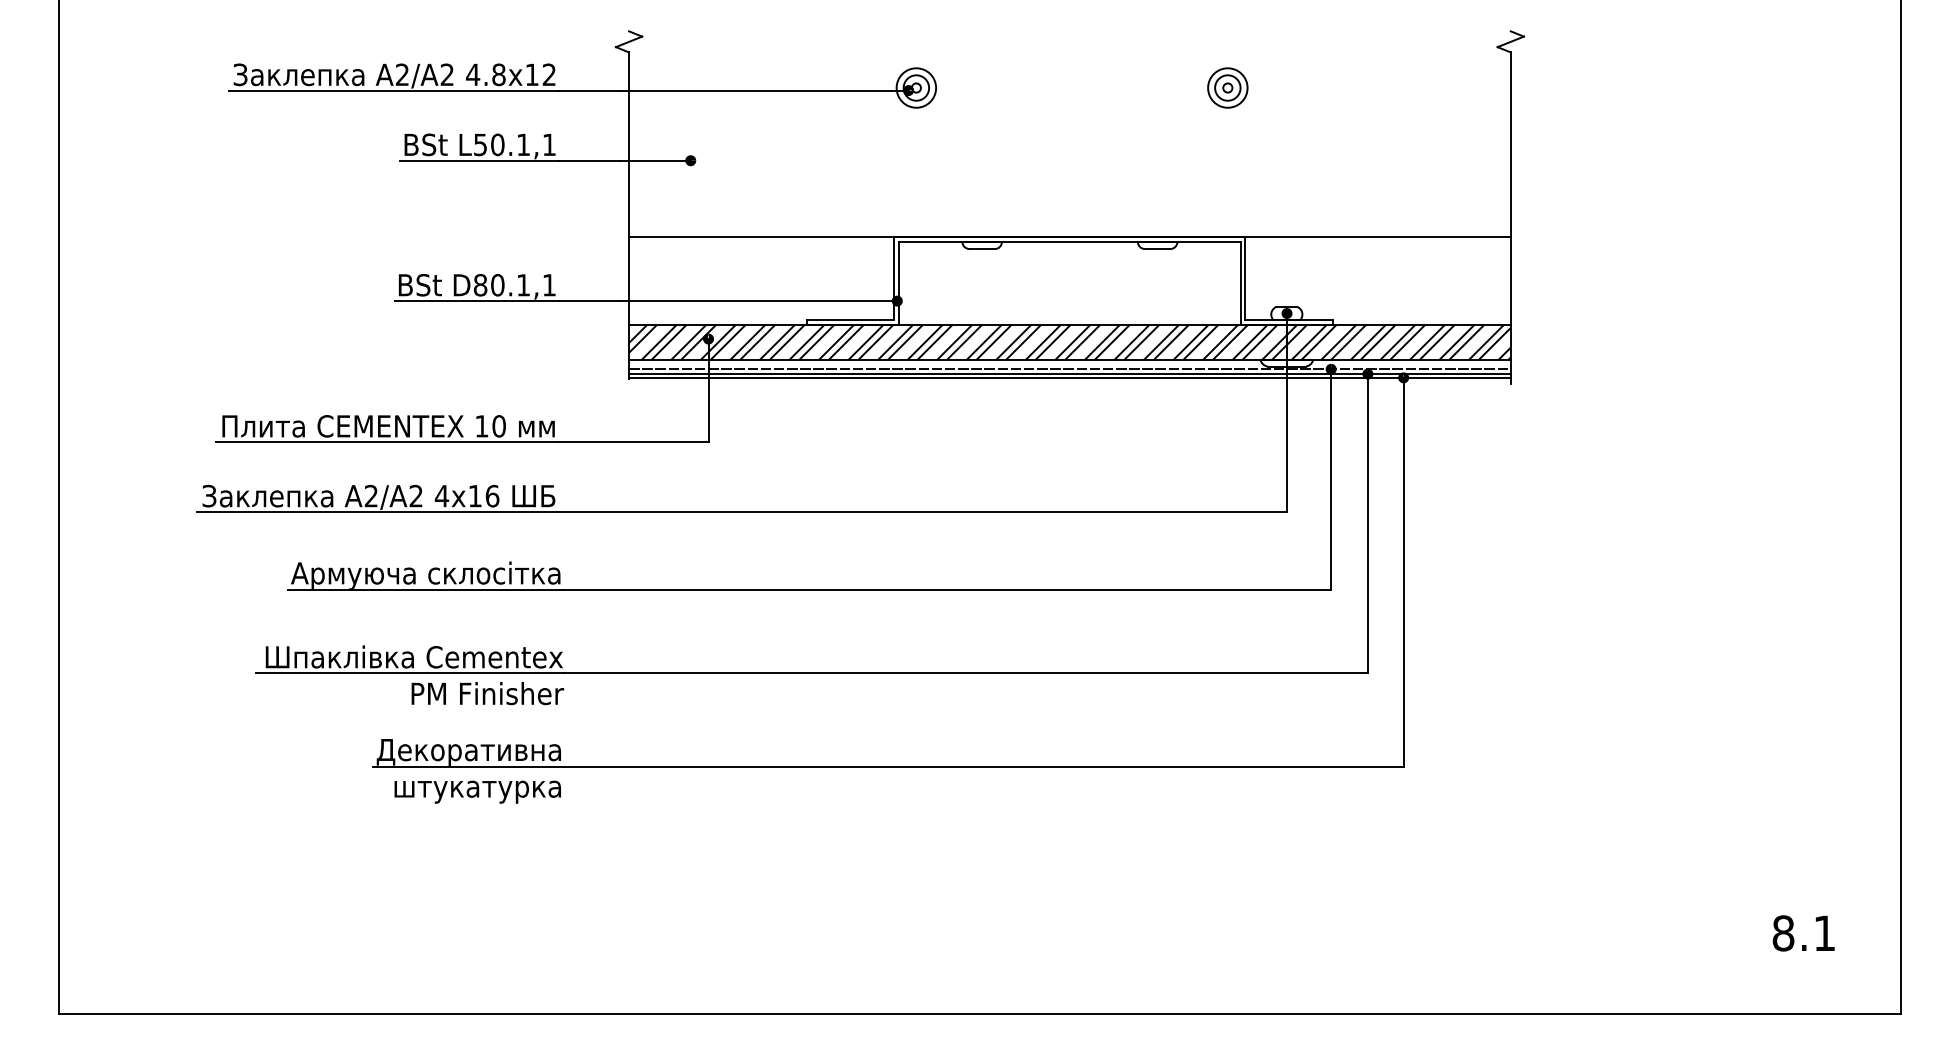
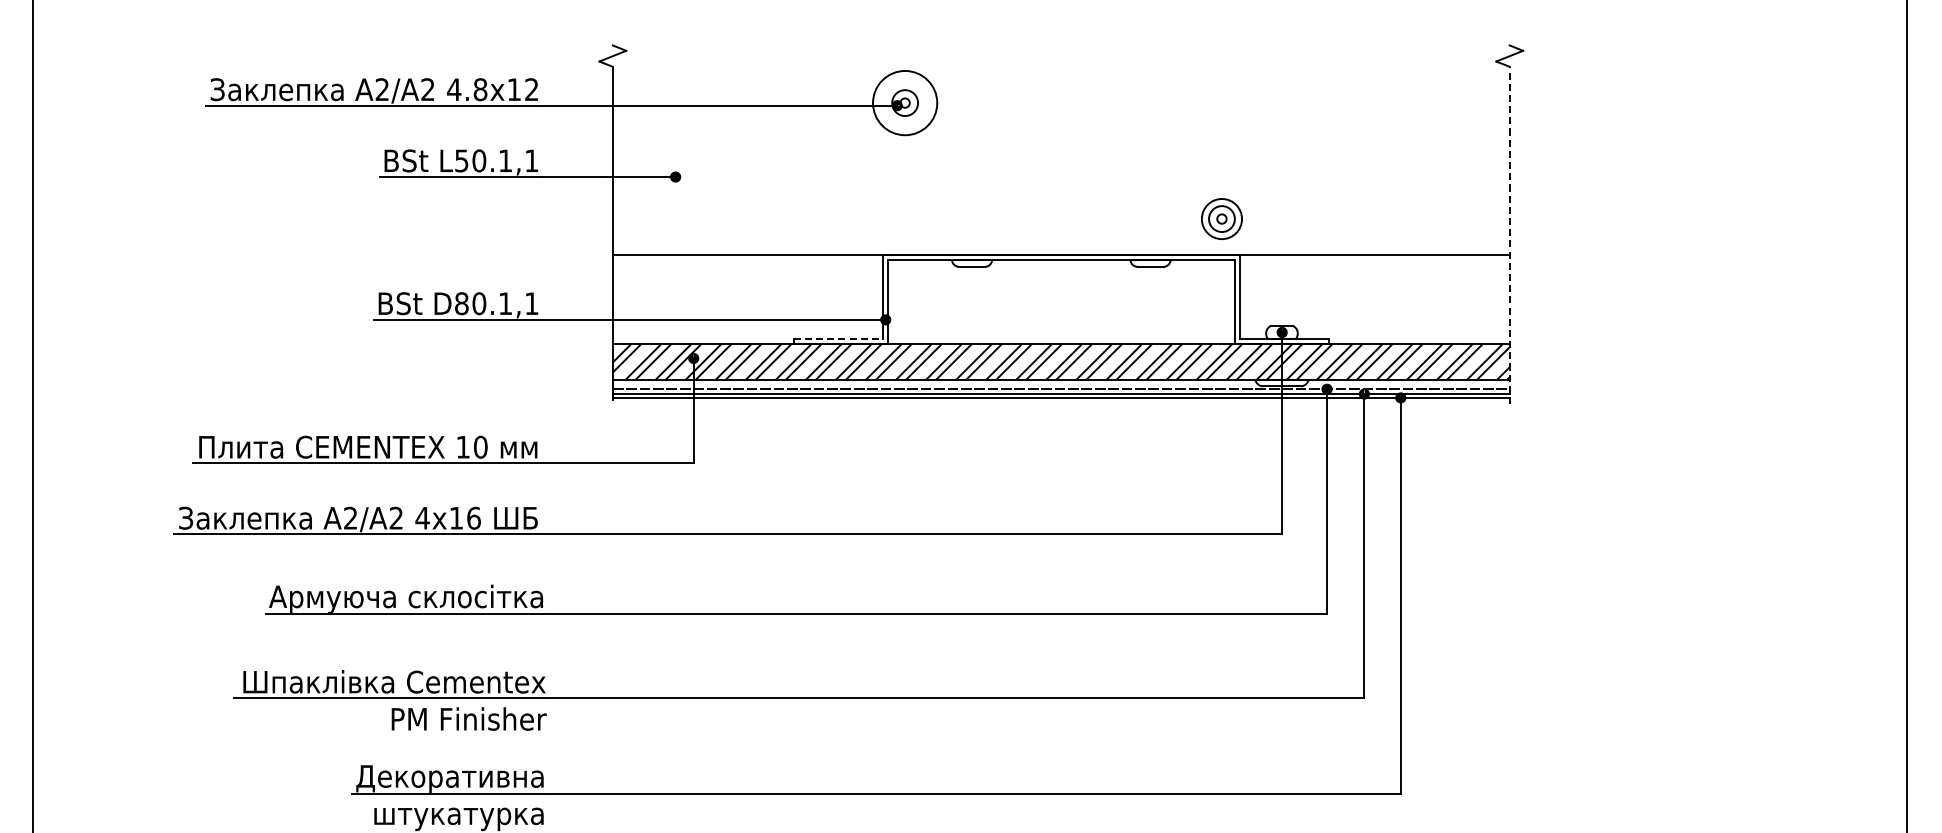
circle: (916, 87) -> (905, 102), size x1.6
part: (1227, 87) -> (1221, 218), moved
line: (1510, 218) -> (1509, 235), solid -> dashed
line: (850, 320) -> (838, 339), solid -> dashed

